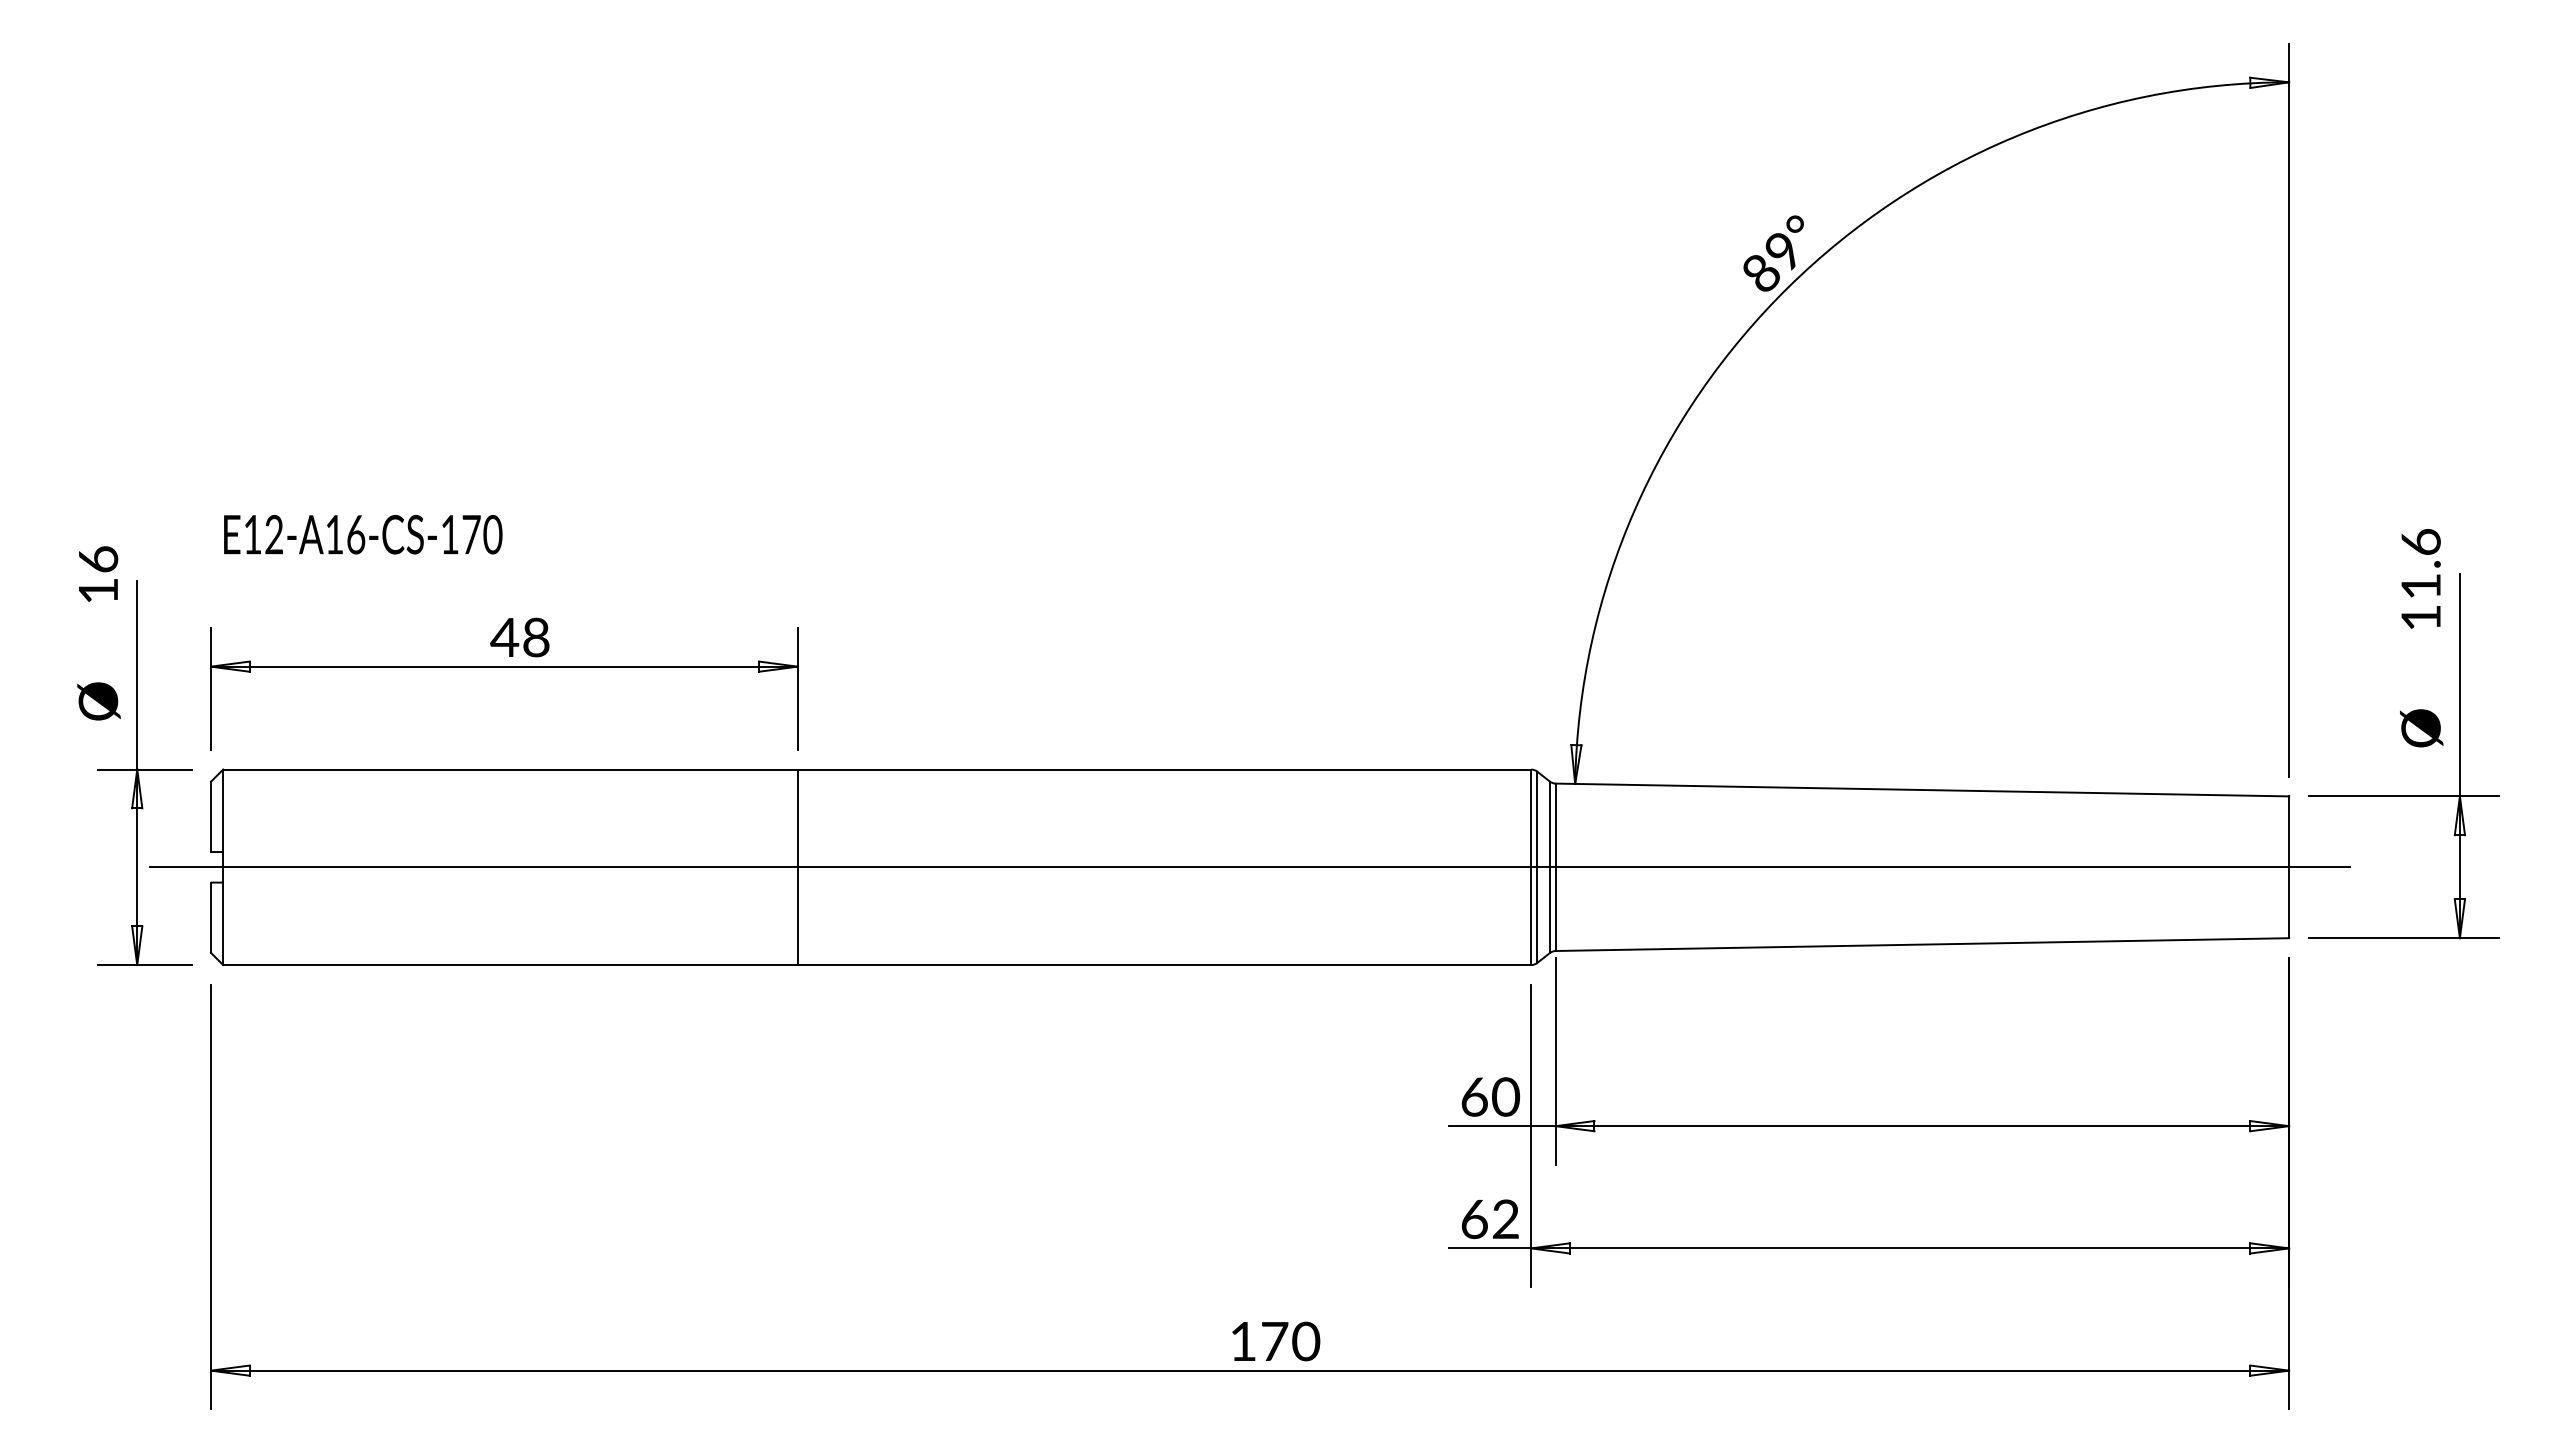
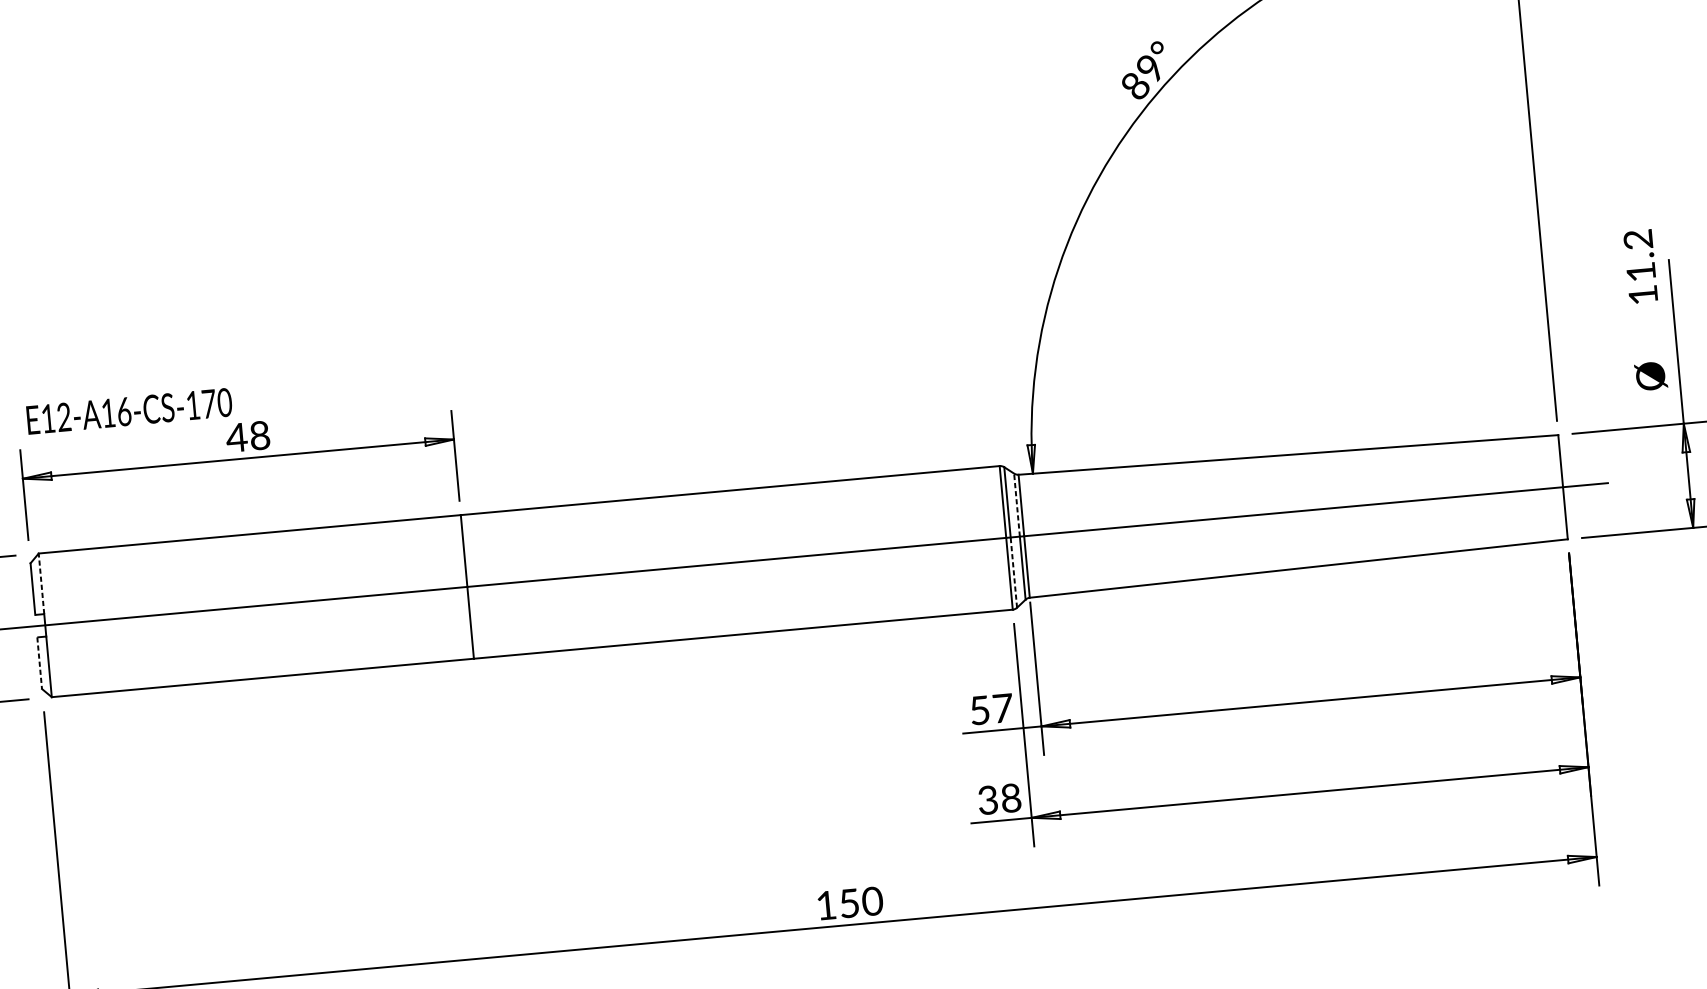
text: (363, 534) -> (129, 411), moved
text: (2420, 542) -> (1637, 239), 11.6 -> 11.2
line: (223, 810) -> (41, 583), solid -> dashed
line: (1549, 824) -> (1016, 505), solid -> dashed
line: (1537, 915) -> (1014, 572), solid -> dashed
line: (210, 918) -> (39, 663), solid -> dashed
text: (1490, 1096) -> (991, 708), 60 -> 57
text: (1490, 1219) -> (999, 799), 62 -> 38
text: (1275, 1341) -> (850, 903), 170 -> 150

